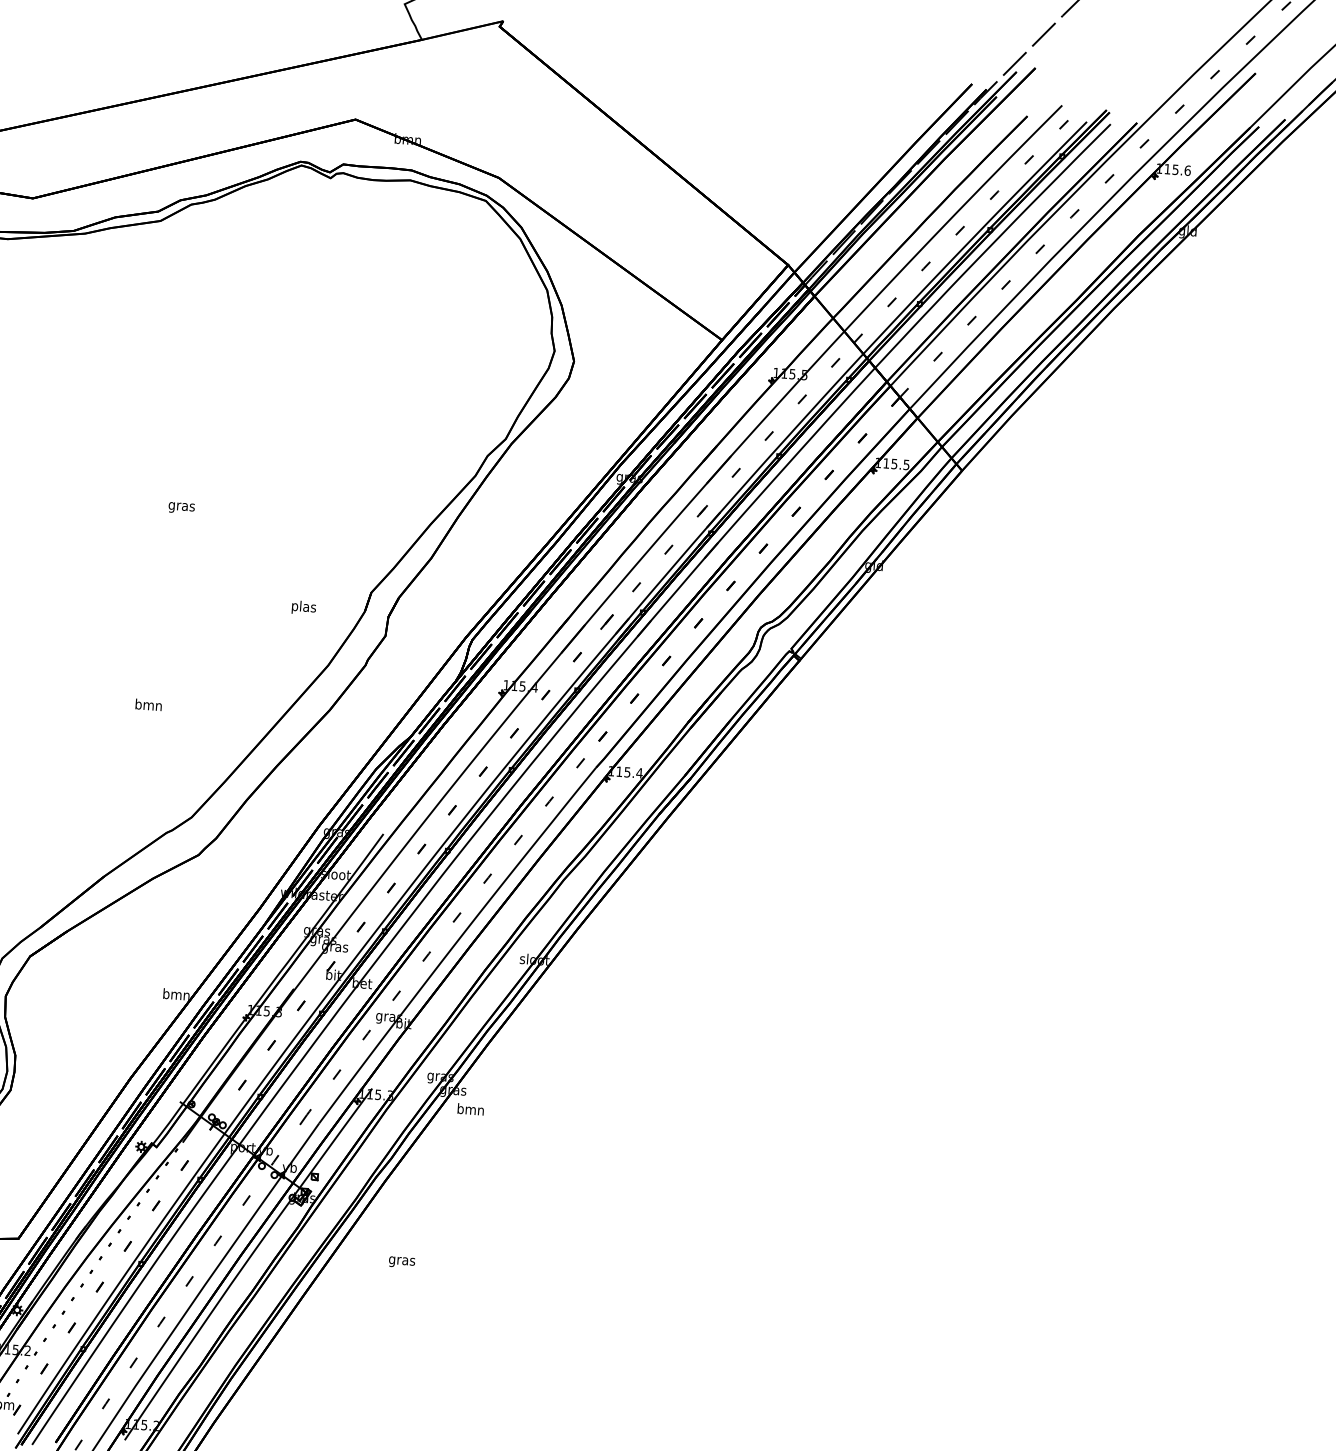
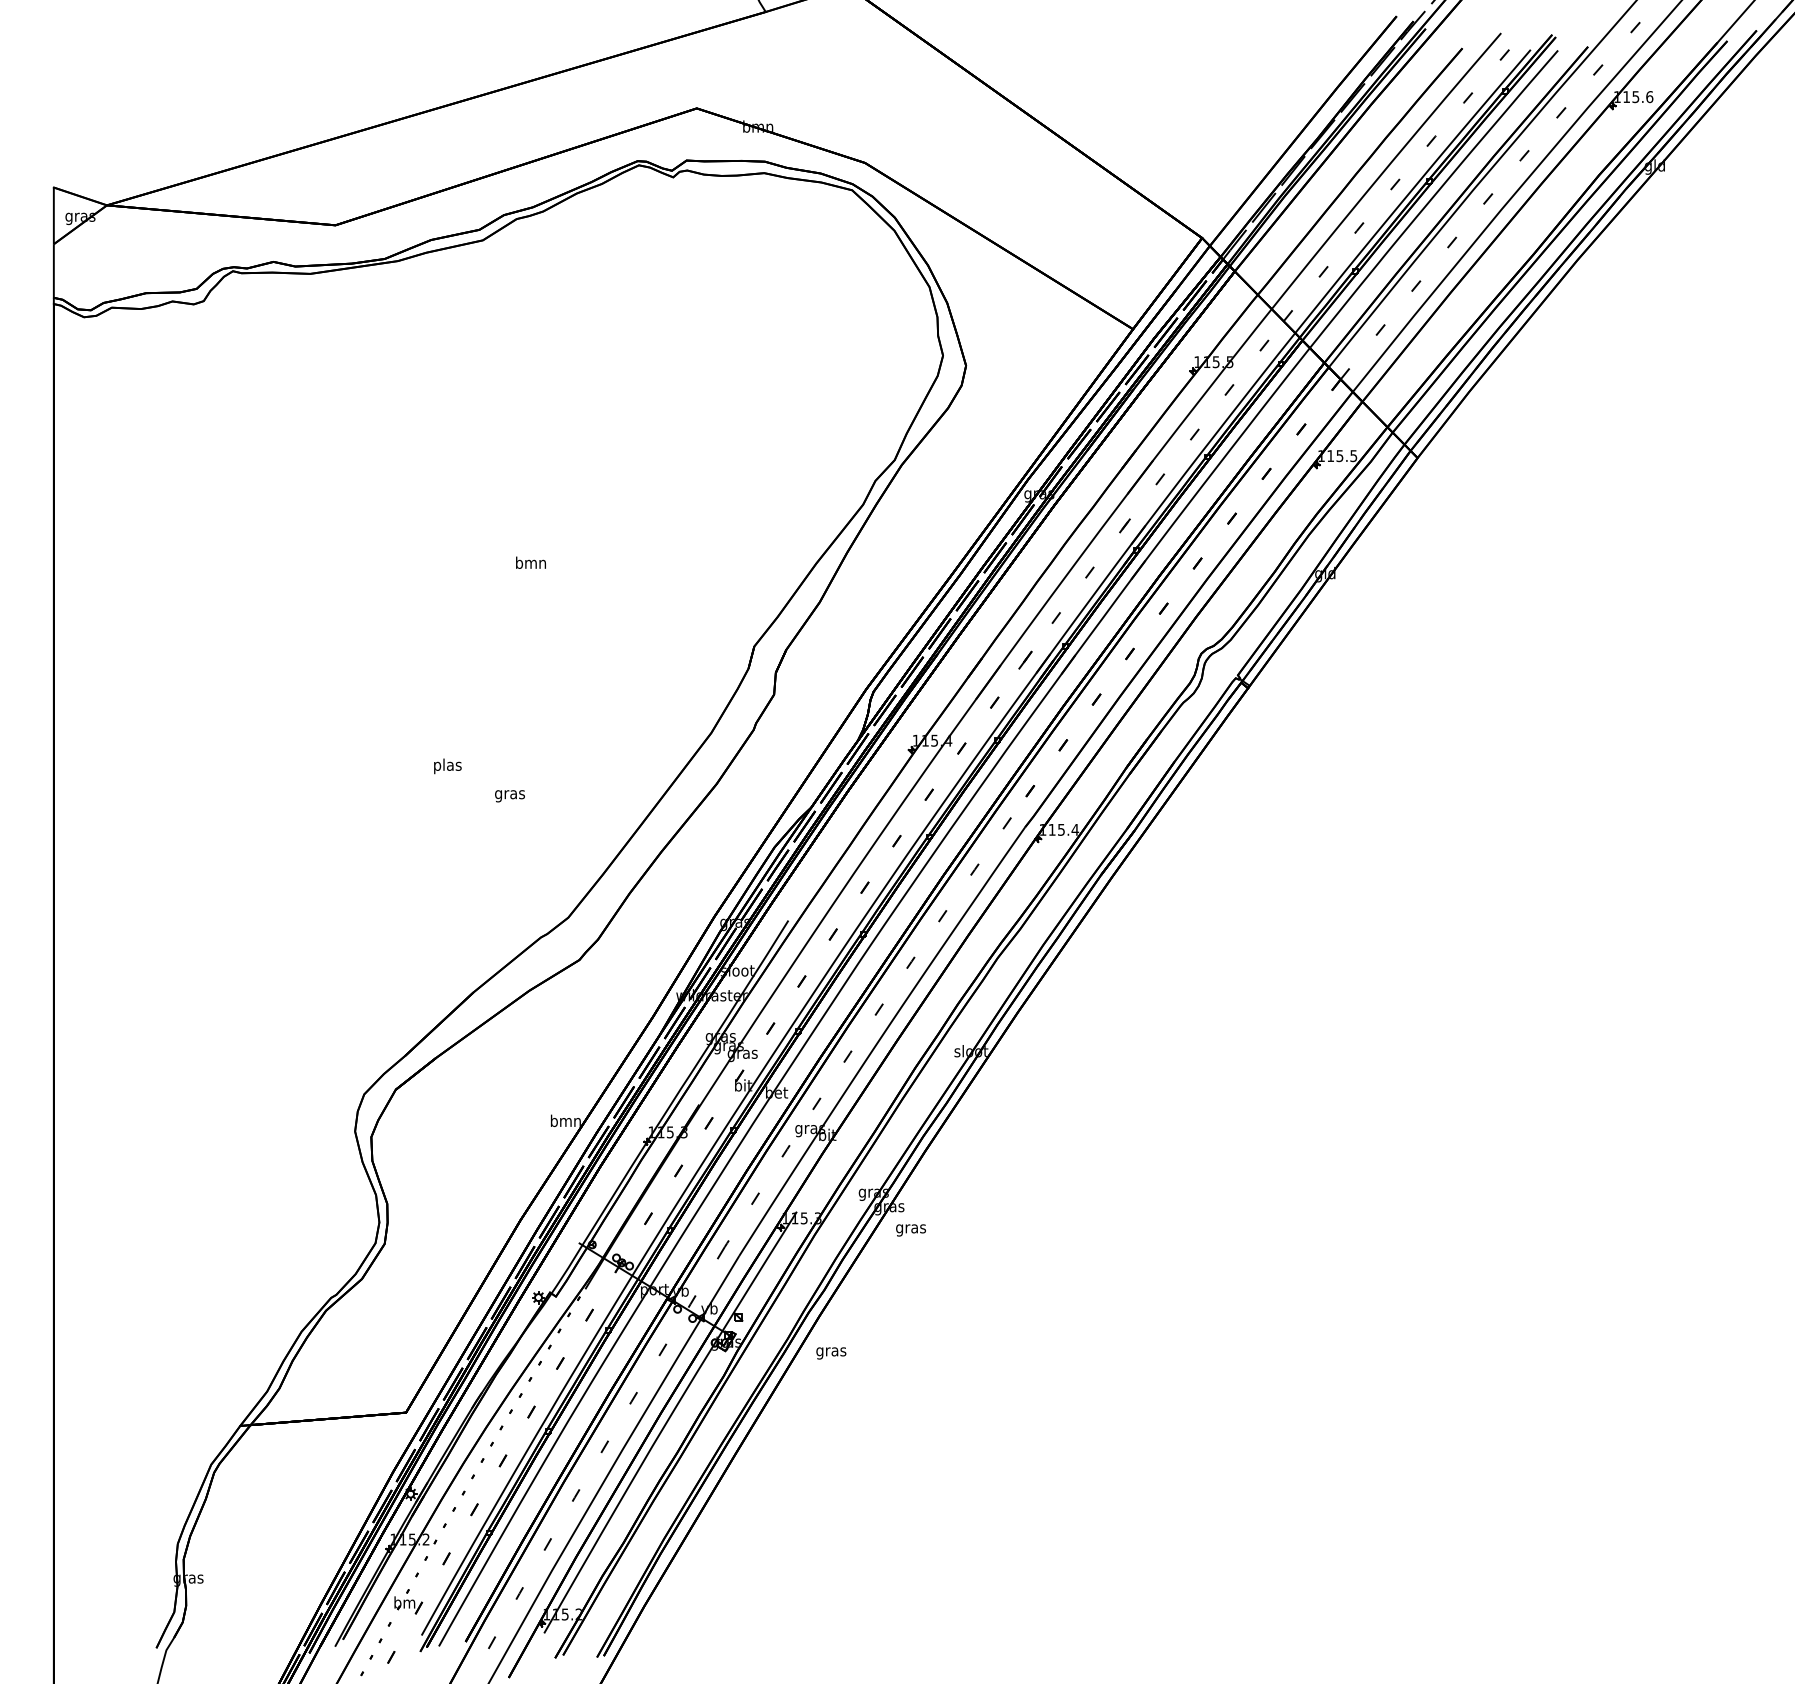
text: (181, 506) -> (530, 564), gras -> bmn
text: (303, 607) -> (447, 766), moved
text: (148, 706) -> (509, 794), bmn -> gras
text: (470, 1110) -> (910, 1228), bmn -> gras
text: (402, 1262) -> (831, 1353), moved

